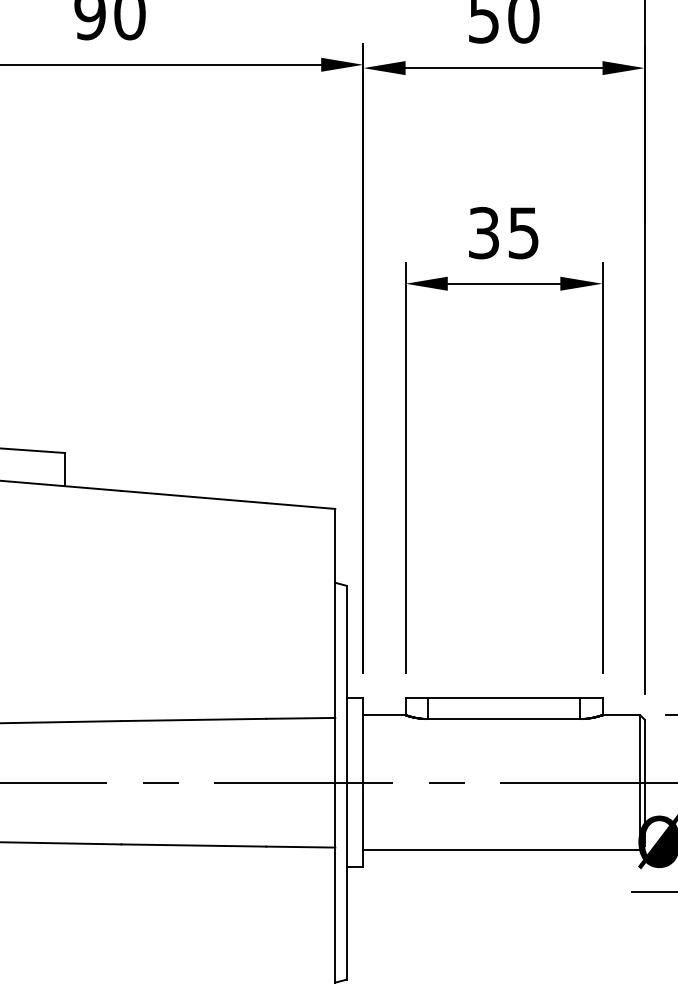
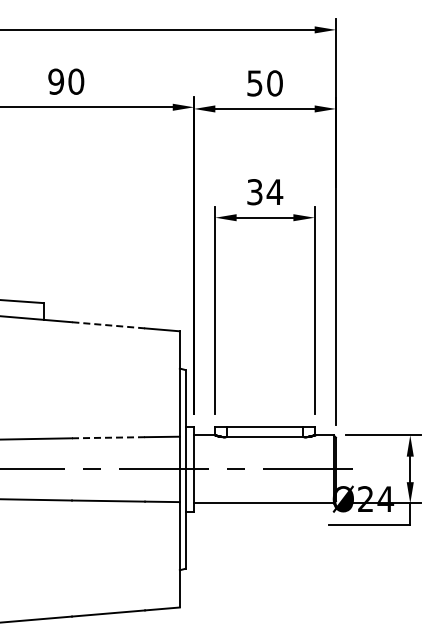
text: (522, 233) -> (274, 192), 35 -> 34
line: (193, 497) -> (108, 325), solid -> dashed
line: (193, 719) -> (108, 437), solid -> dashed

